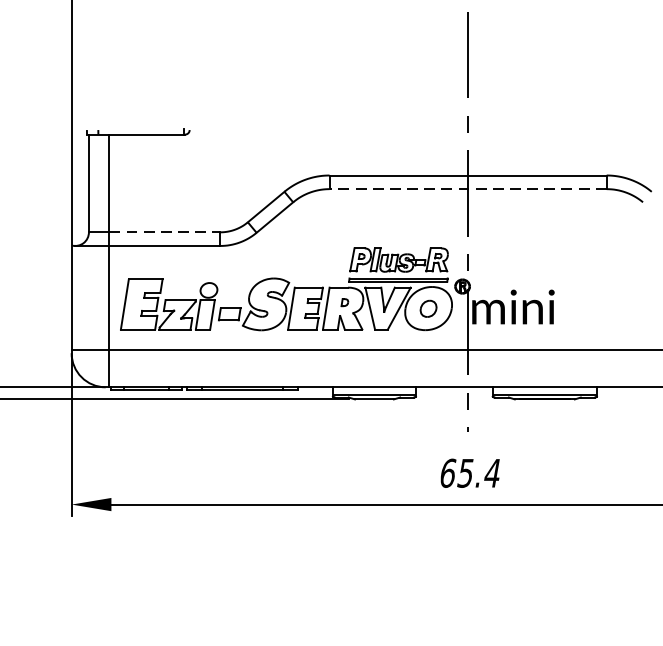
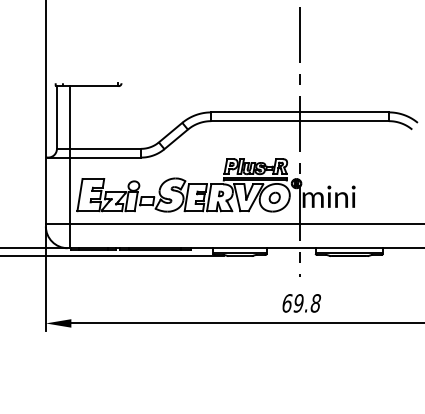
line: (468, 189) -> (300, 121), dashed -> solid
line: (164, 231) -> (105, 148), dashed -> solid
text: (479, 473) -> (307, 303), 65.4 -> 69.8

